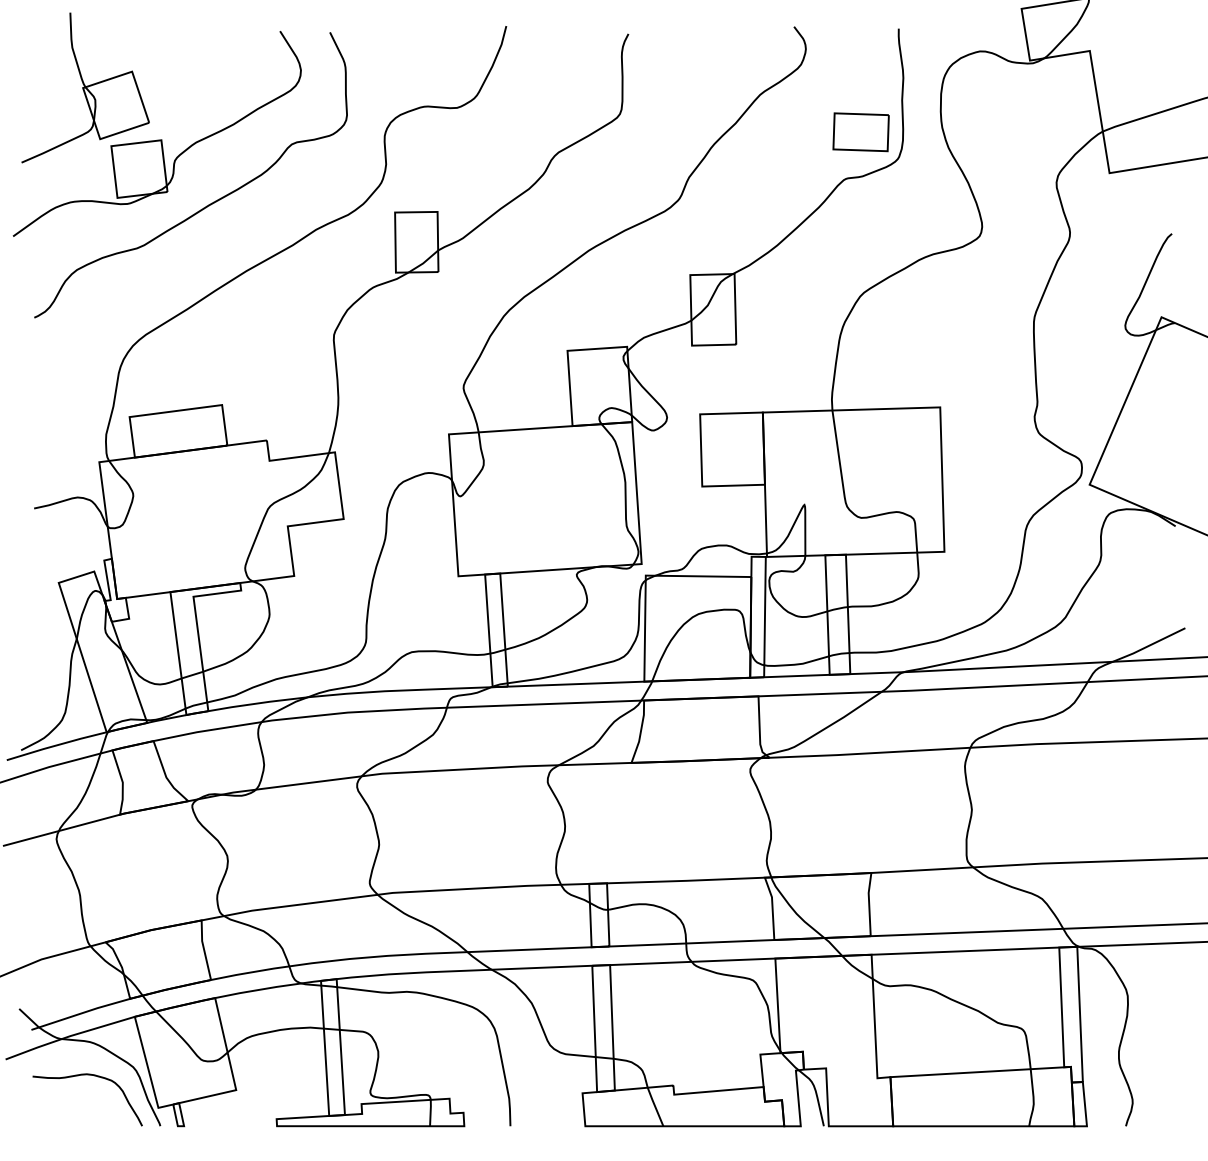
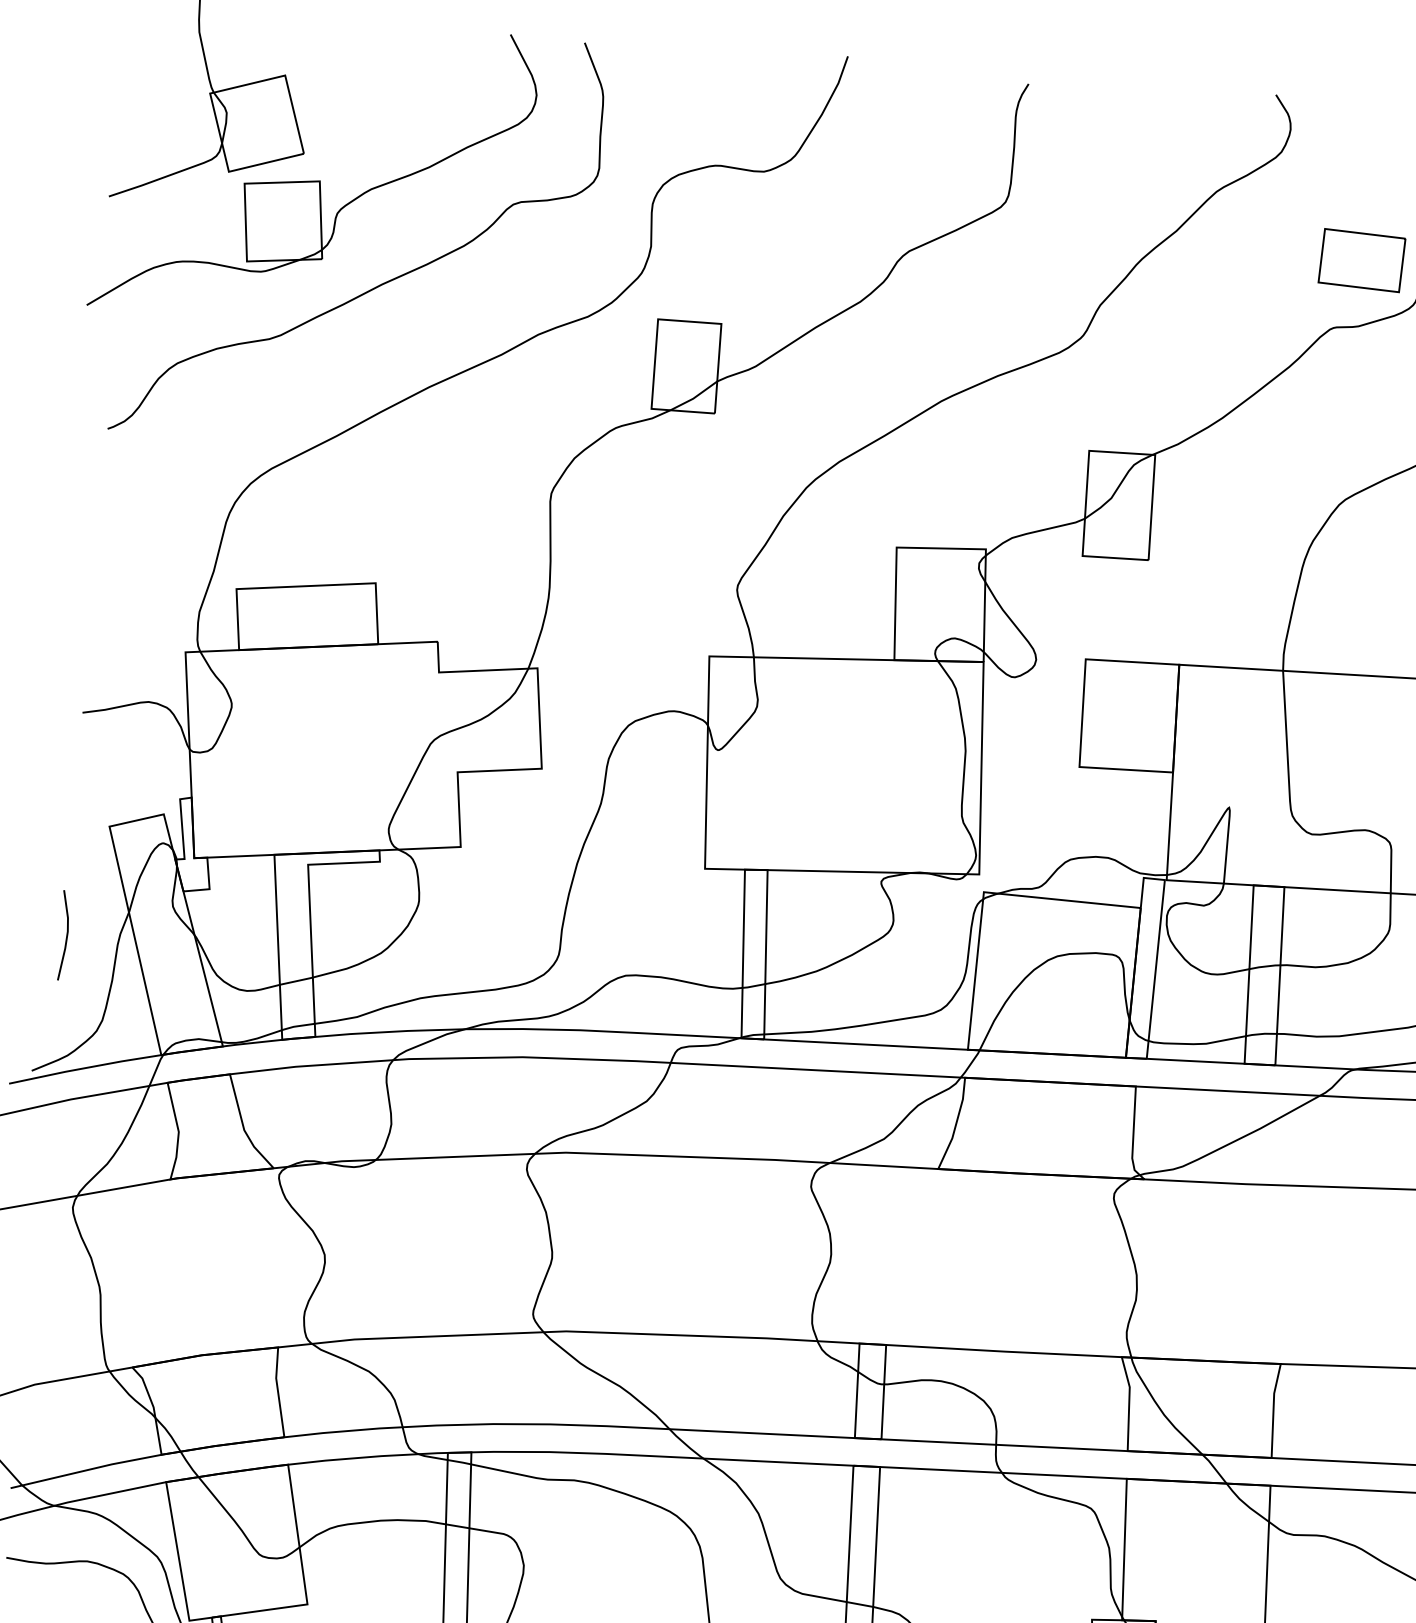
line: (36, 658) -> (66, 936), added

